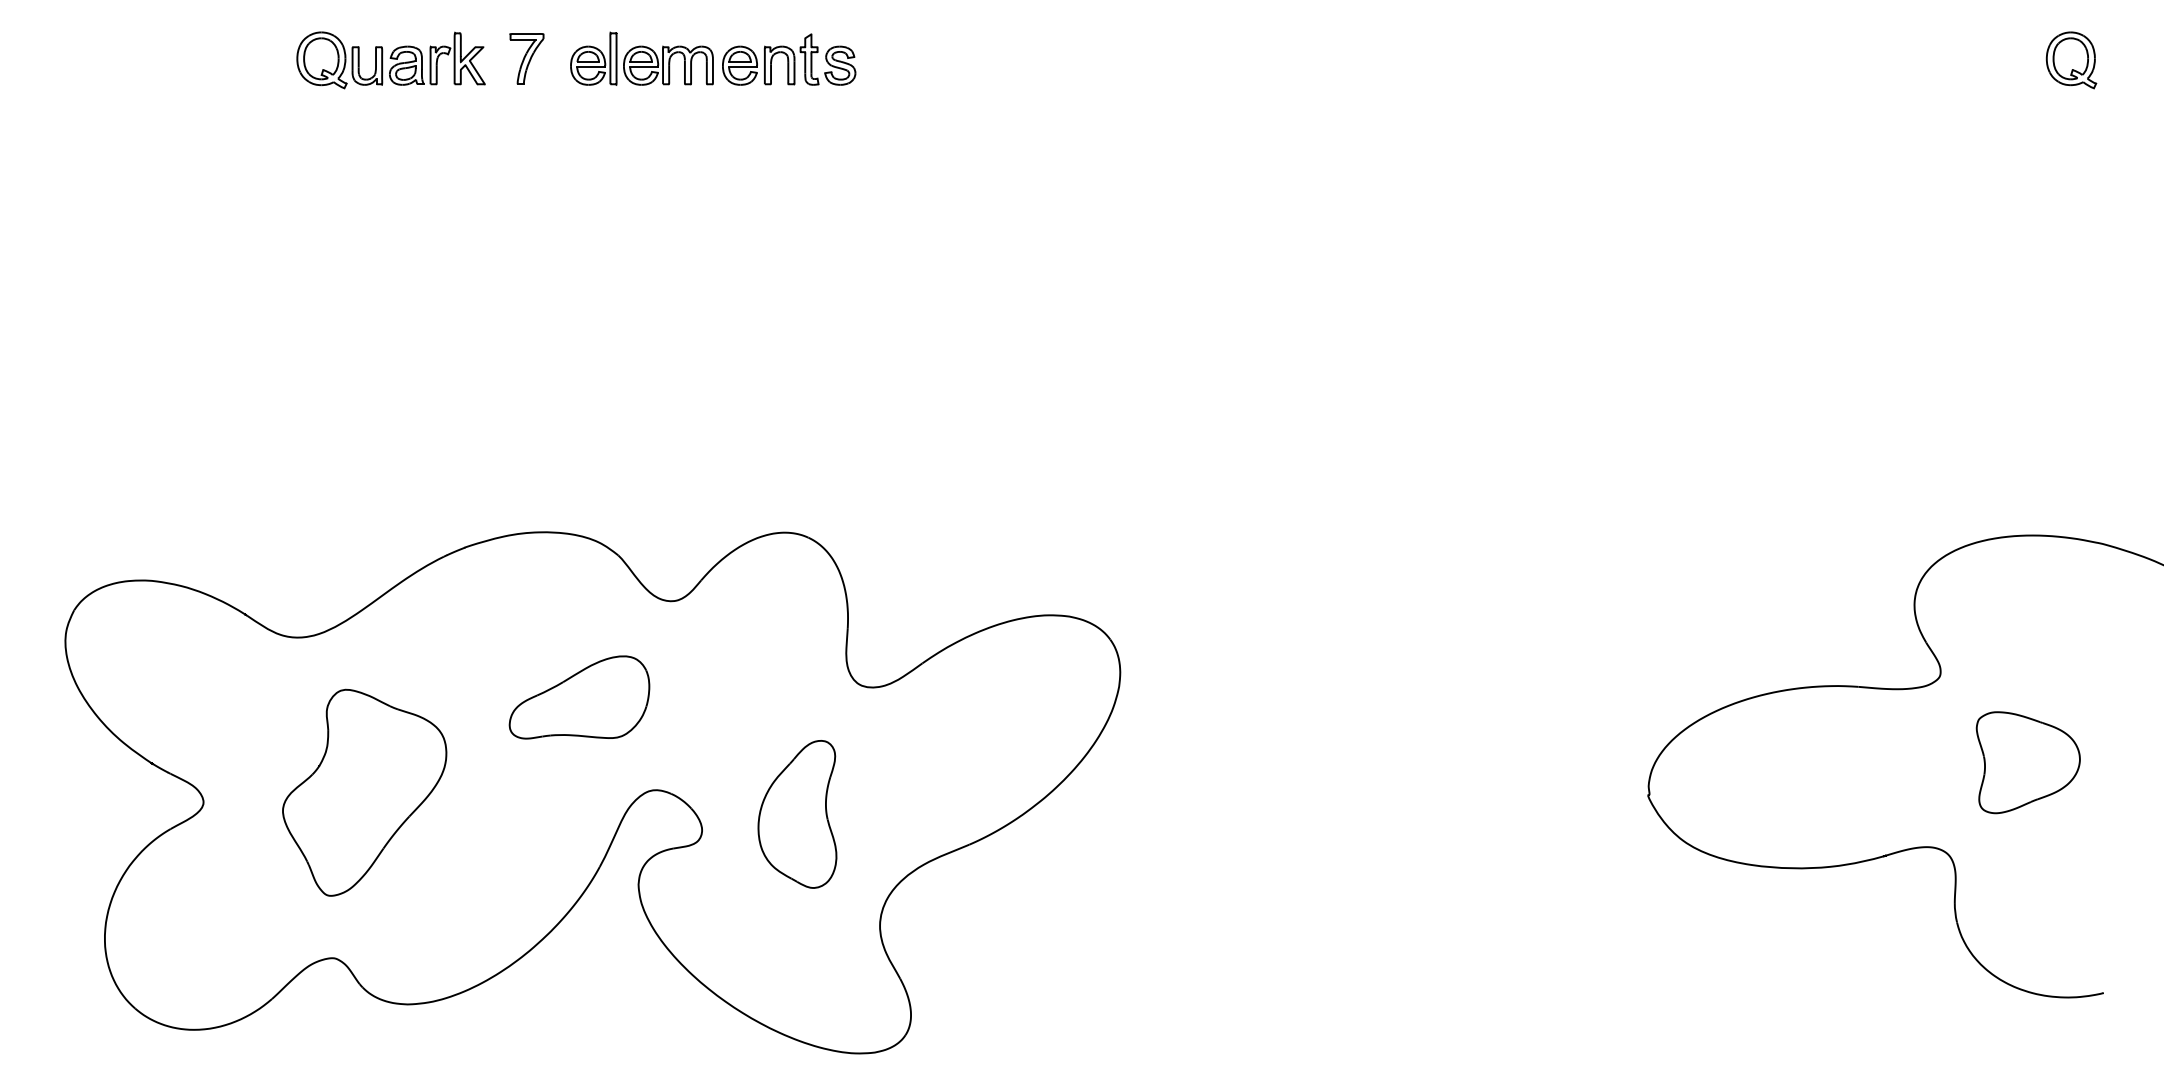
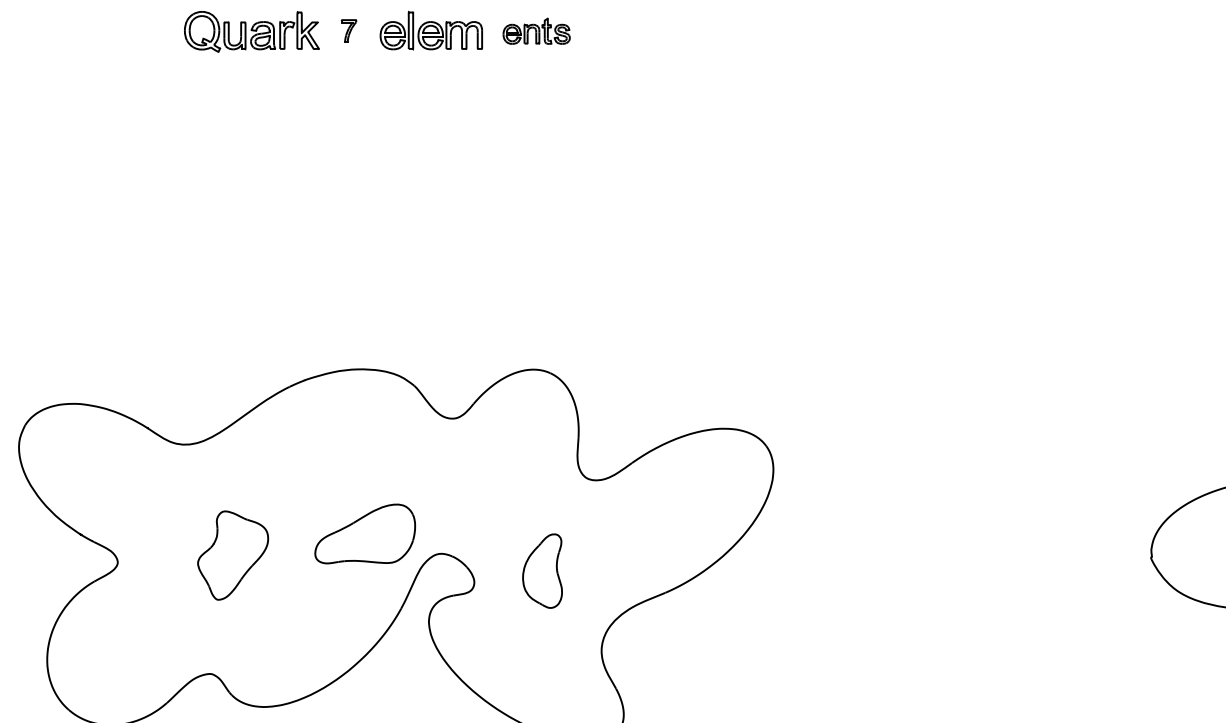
part: (526, 58) -> (348, 30), size x0.6
part: (789, 59) -> (536, 31), size x0.7
part: (579, 697) -> (365, 534), moved
part: (364, 792) -> (232, 555), size x0.6
part: (797, 814) -> (542, 571), size x0.7

